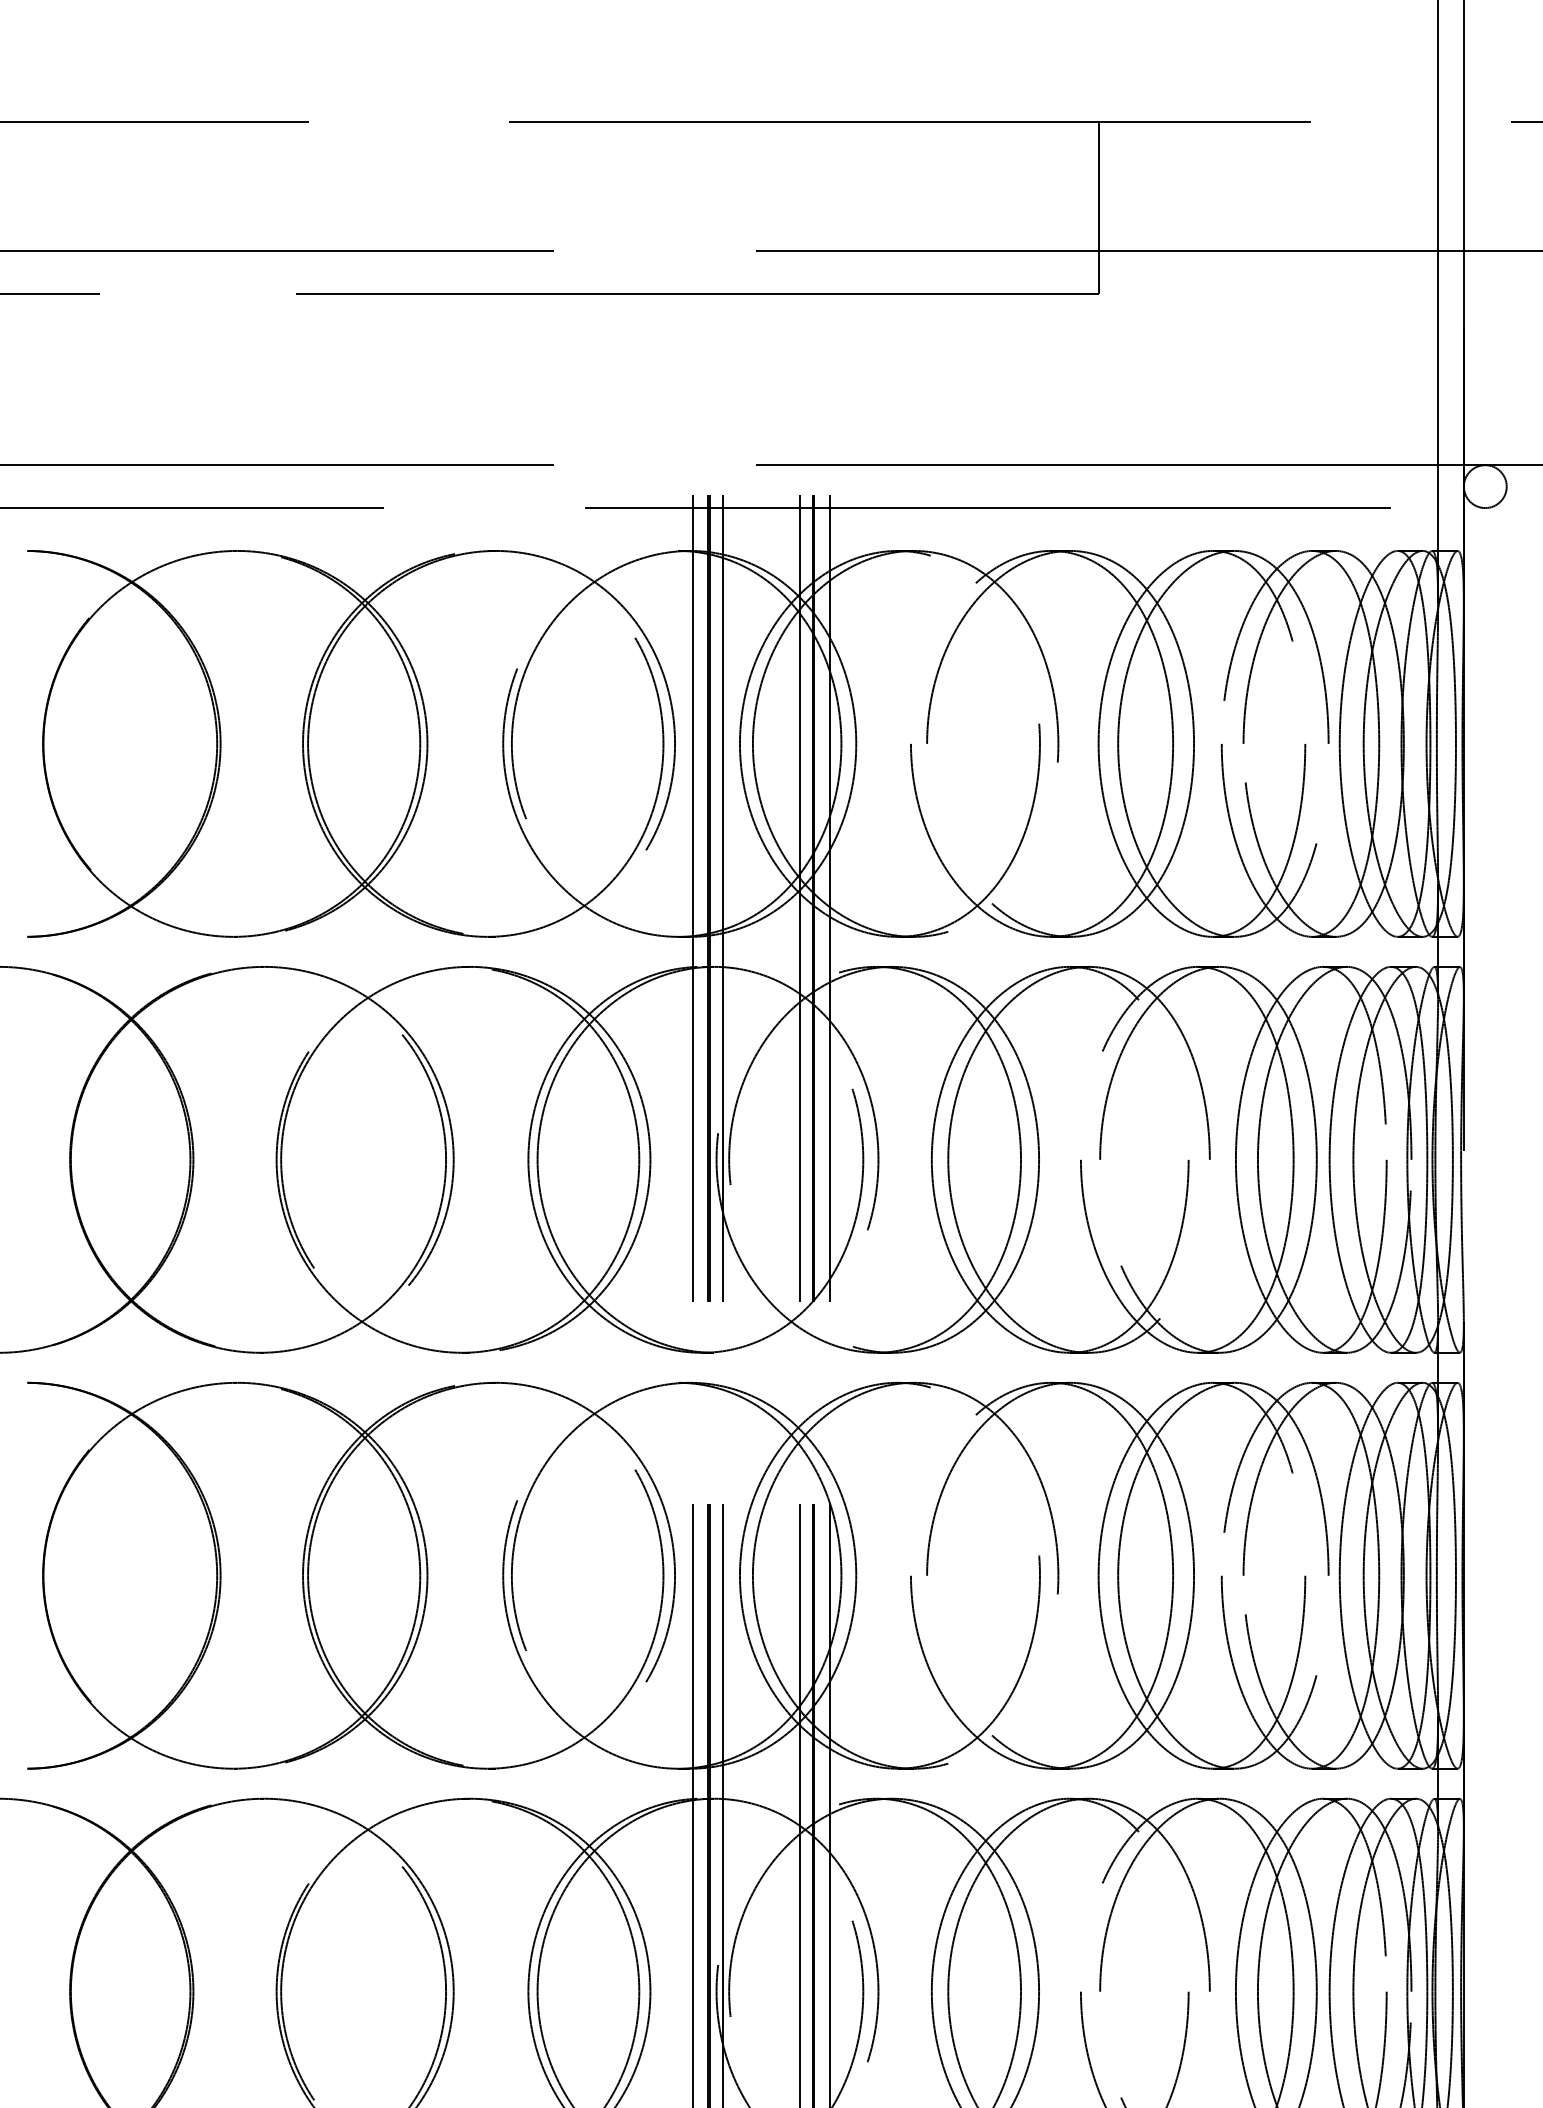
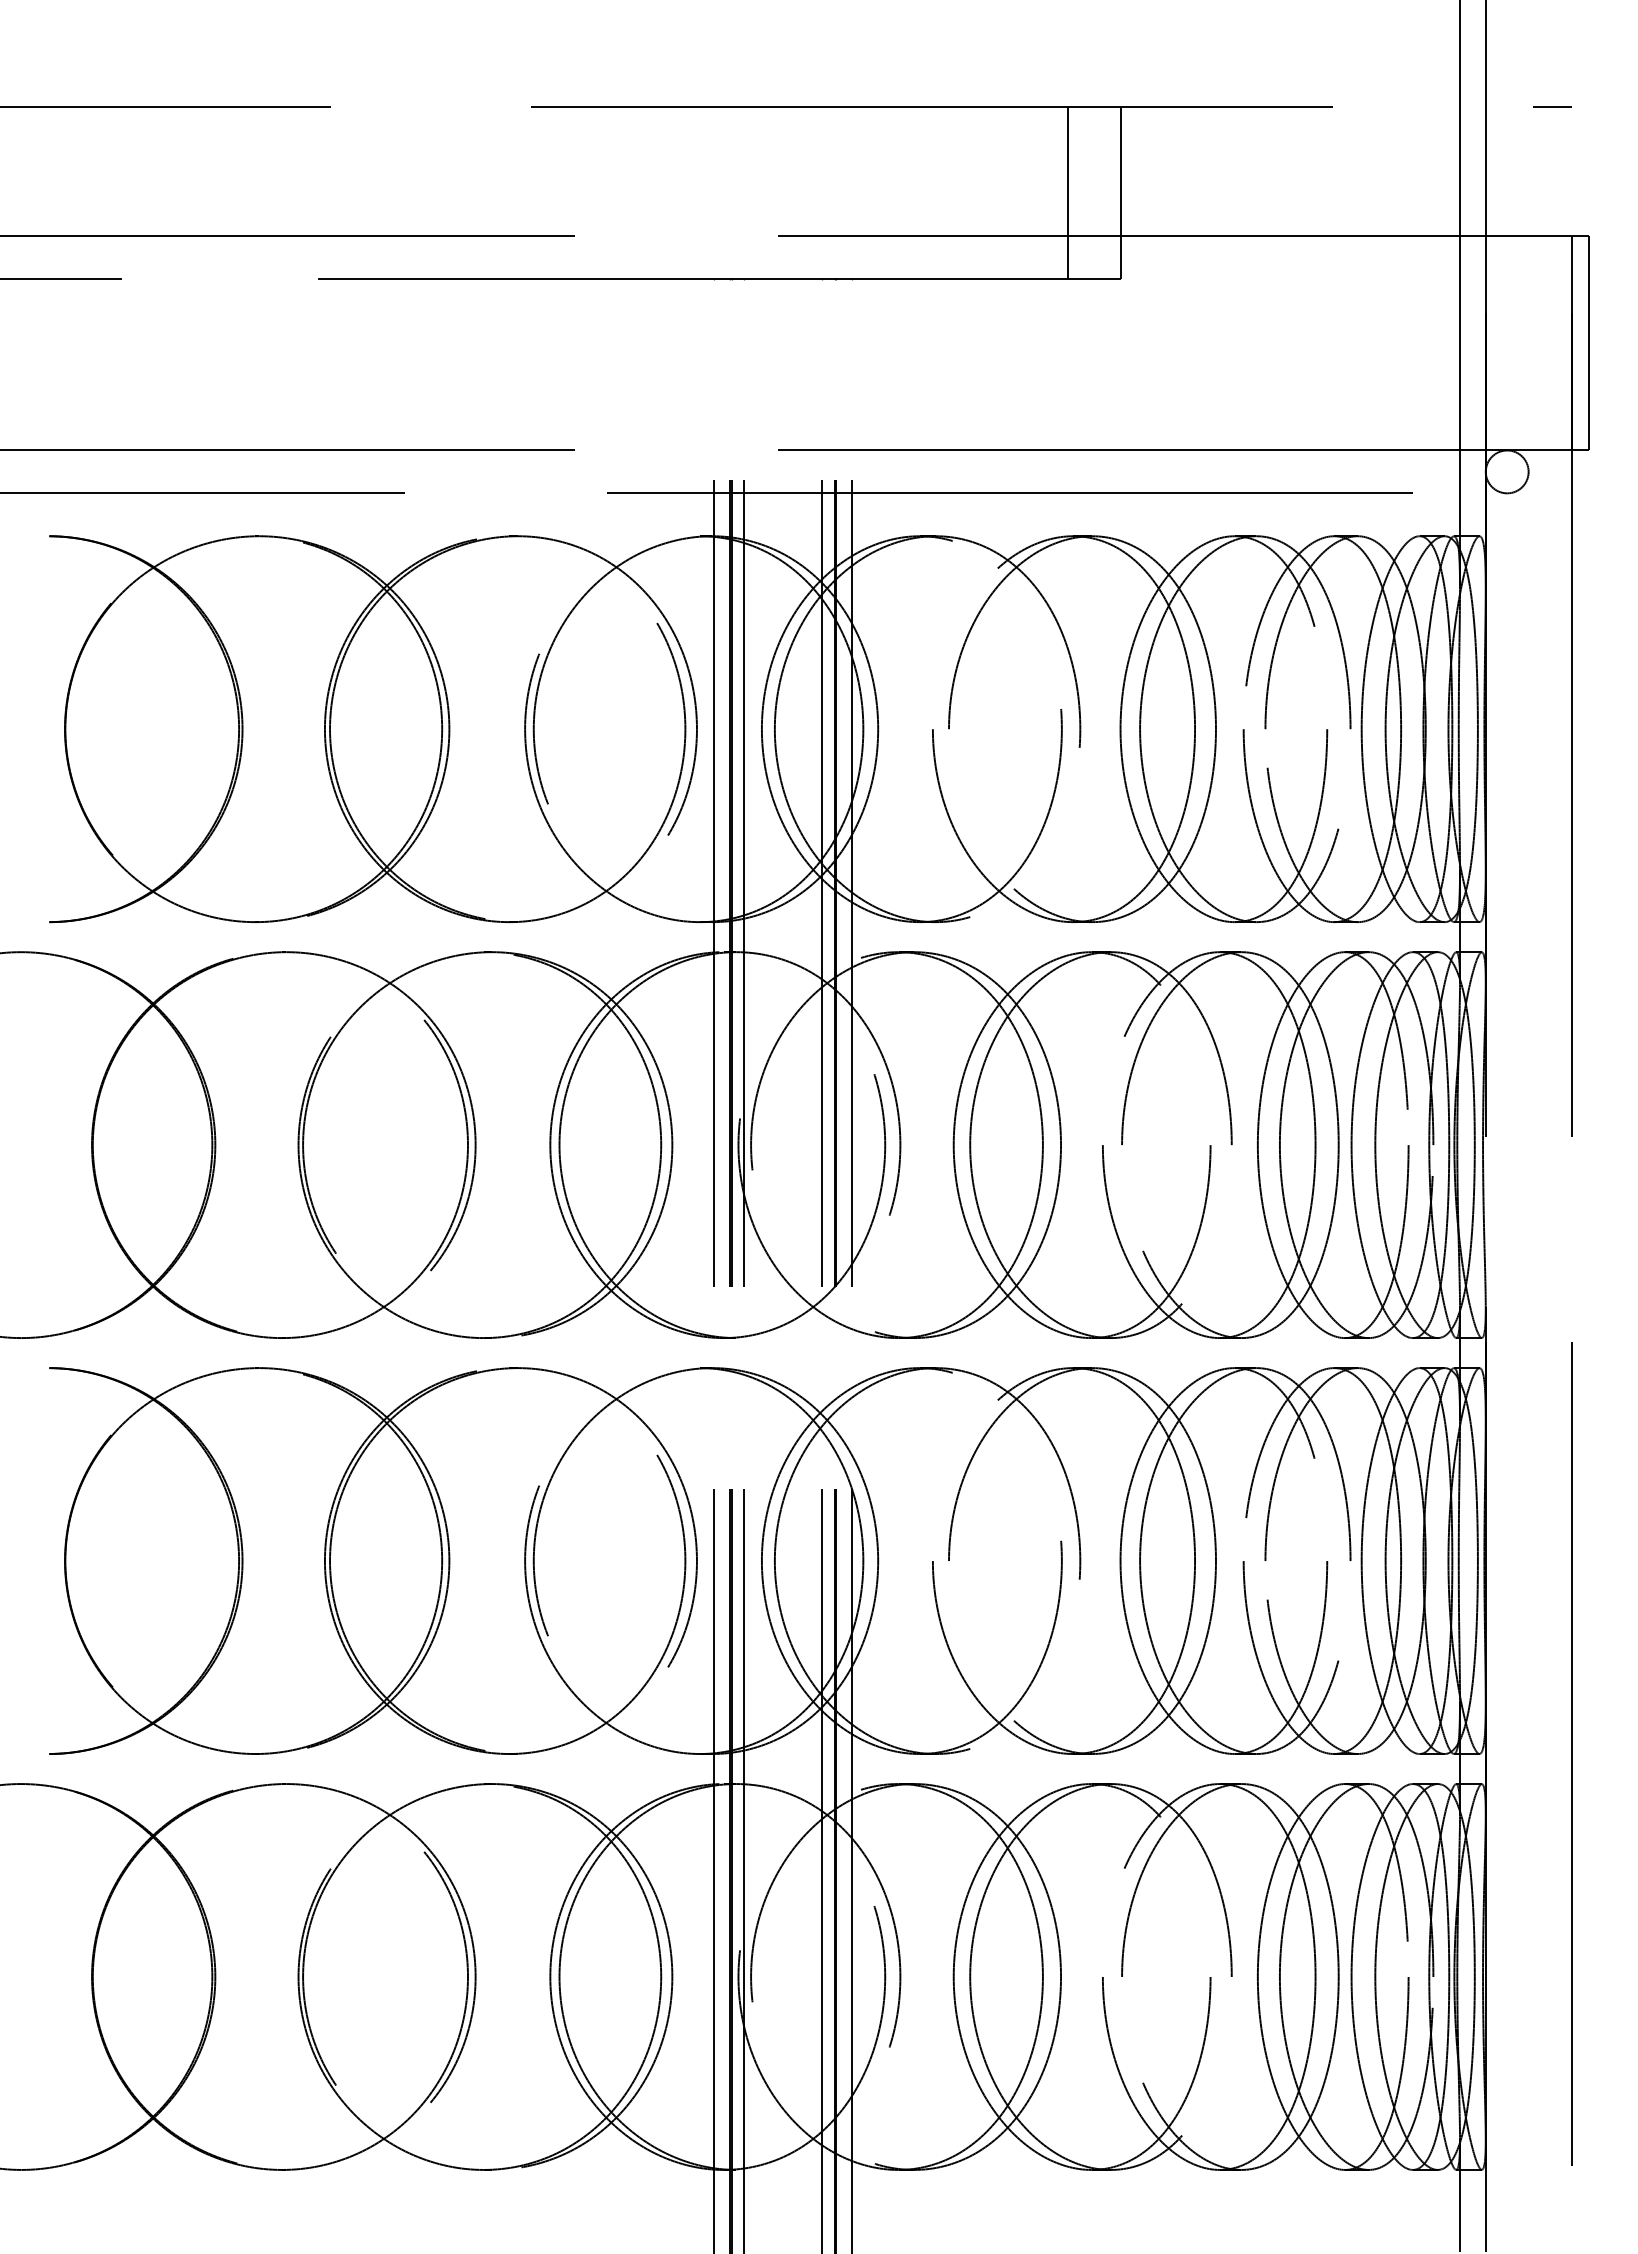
line: (1046, 207) -> (1068, 192), added

